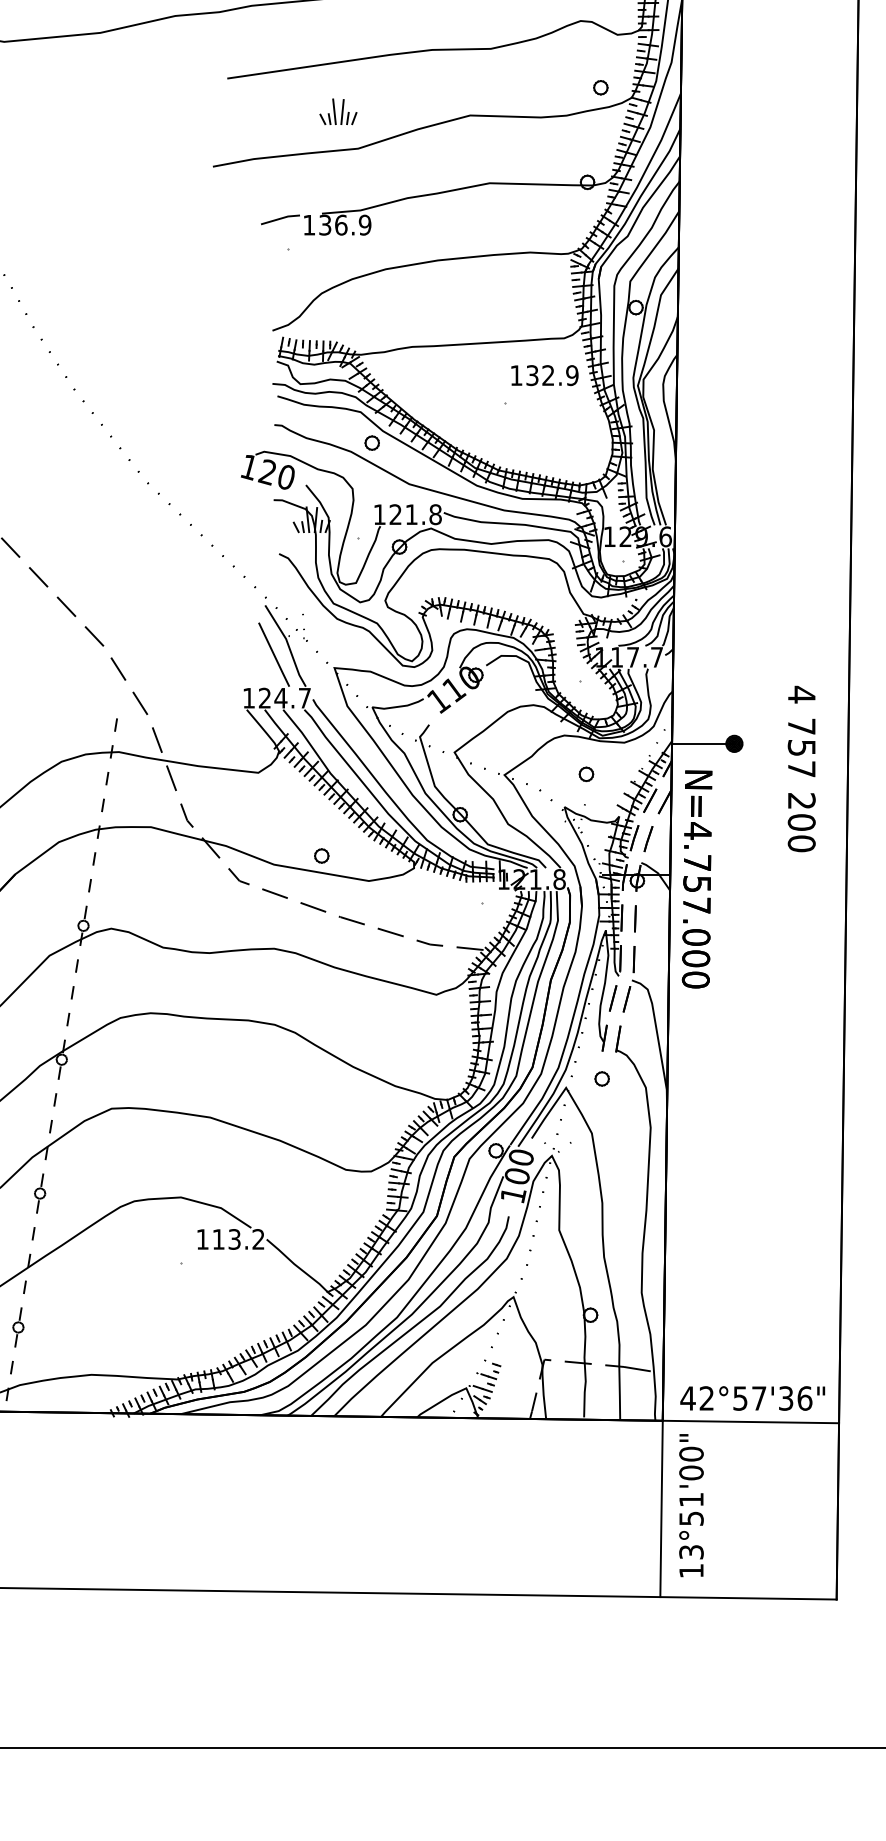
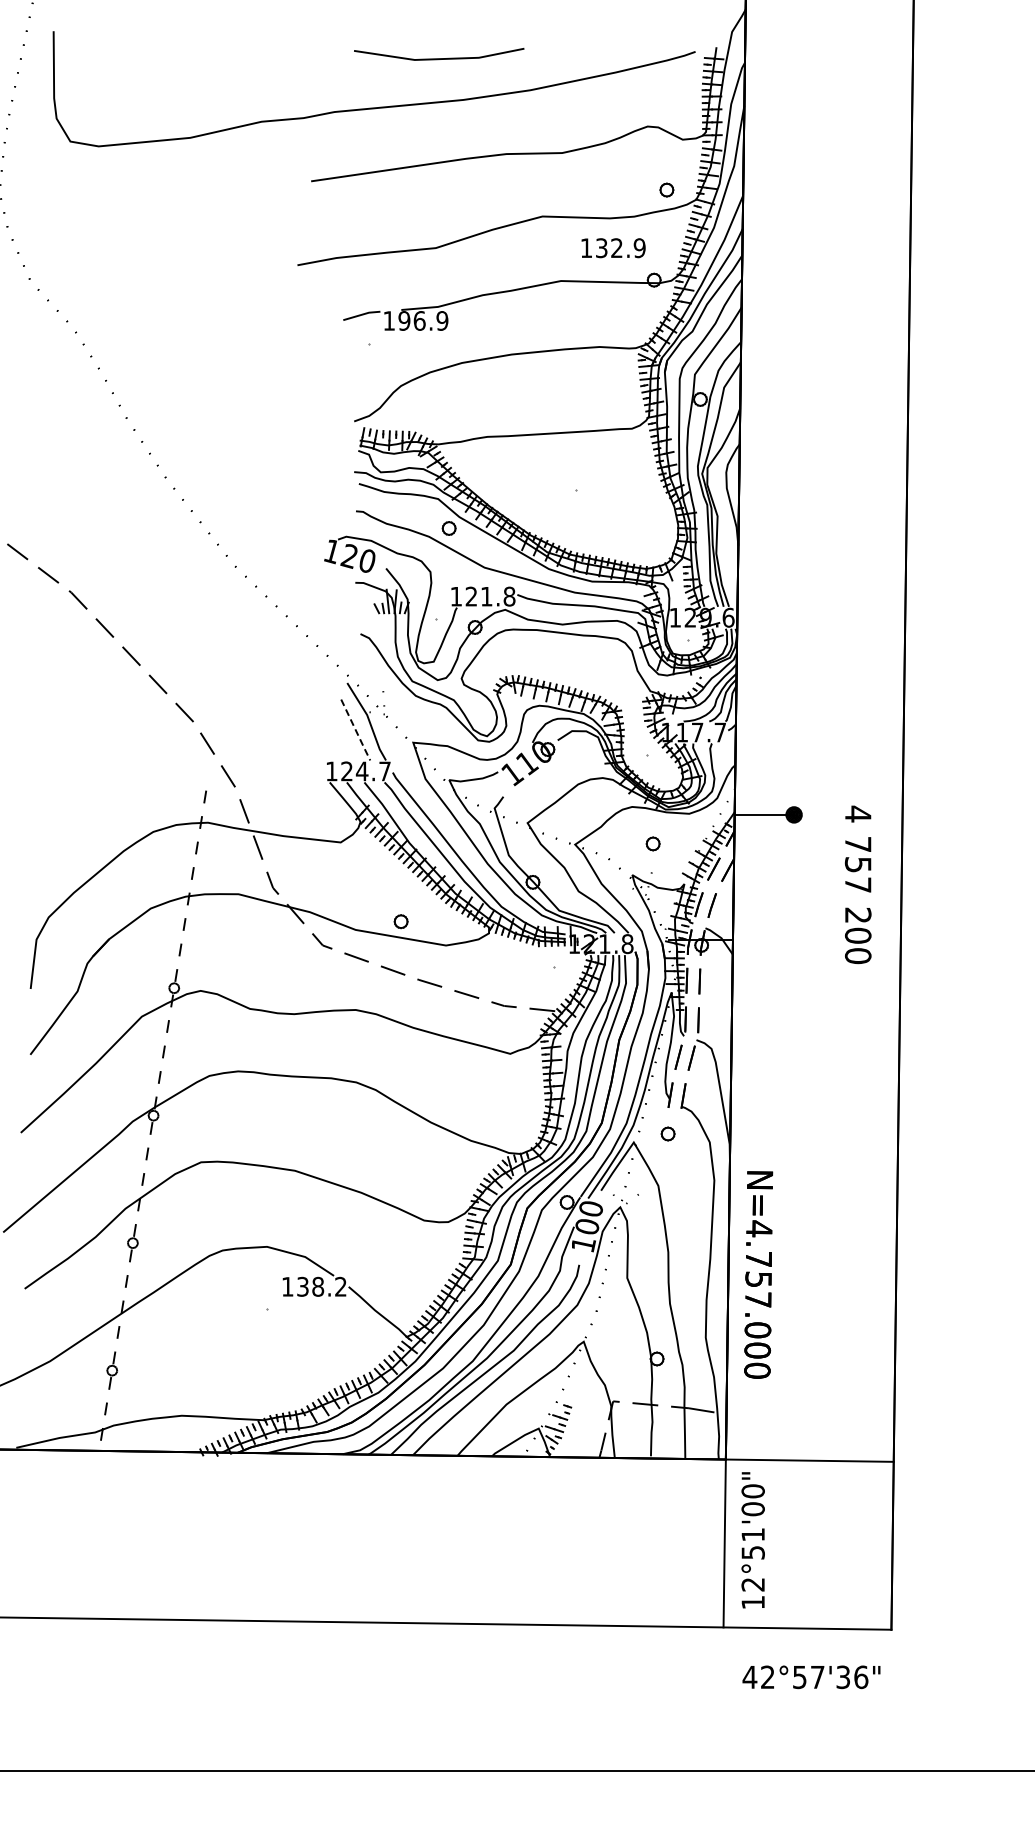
part: (337, 111) -> (416, 212), removed
text: (325, 224) -> (404, 320), 136.9 -> 196.9
text: (544, 375) -> (613, 248), moved
line: (274, 655) -> (356, 730), solid -> dashed
text: (802, 768) -> (858, 884), moved
text: (697, 878) -> (758, 1274), moved
text: (226, 1239) -> (310, 1286), 113.2 -> 138.2
text: (752, 1398) -> (811, 1677), moved
text: (690, 1552) -> (752, 1584), 13°51'00" -> 12°51'00"

